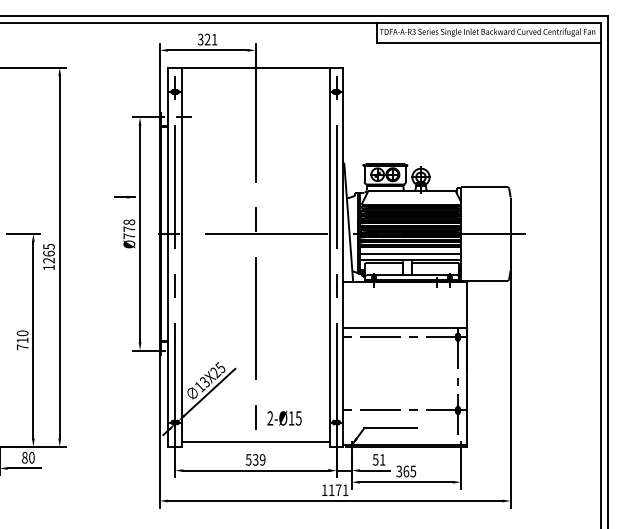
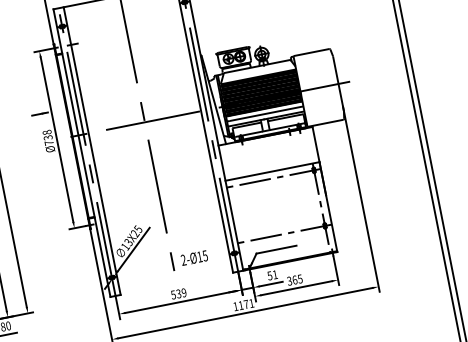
text: (129, 229) -> (48, 137), Ø778 -> Ø738
line: (255, 442) -> (176, 280), removed

